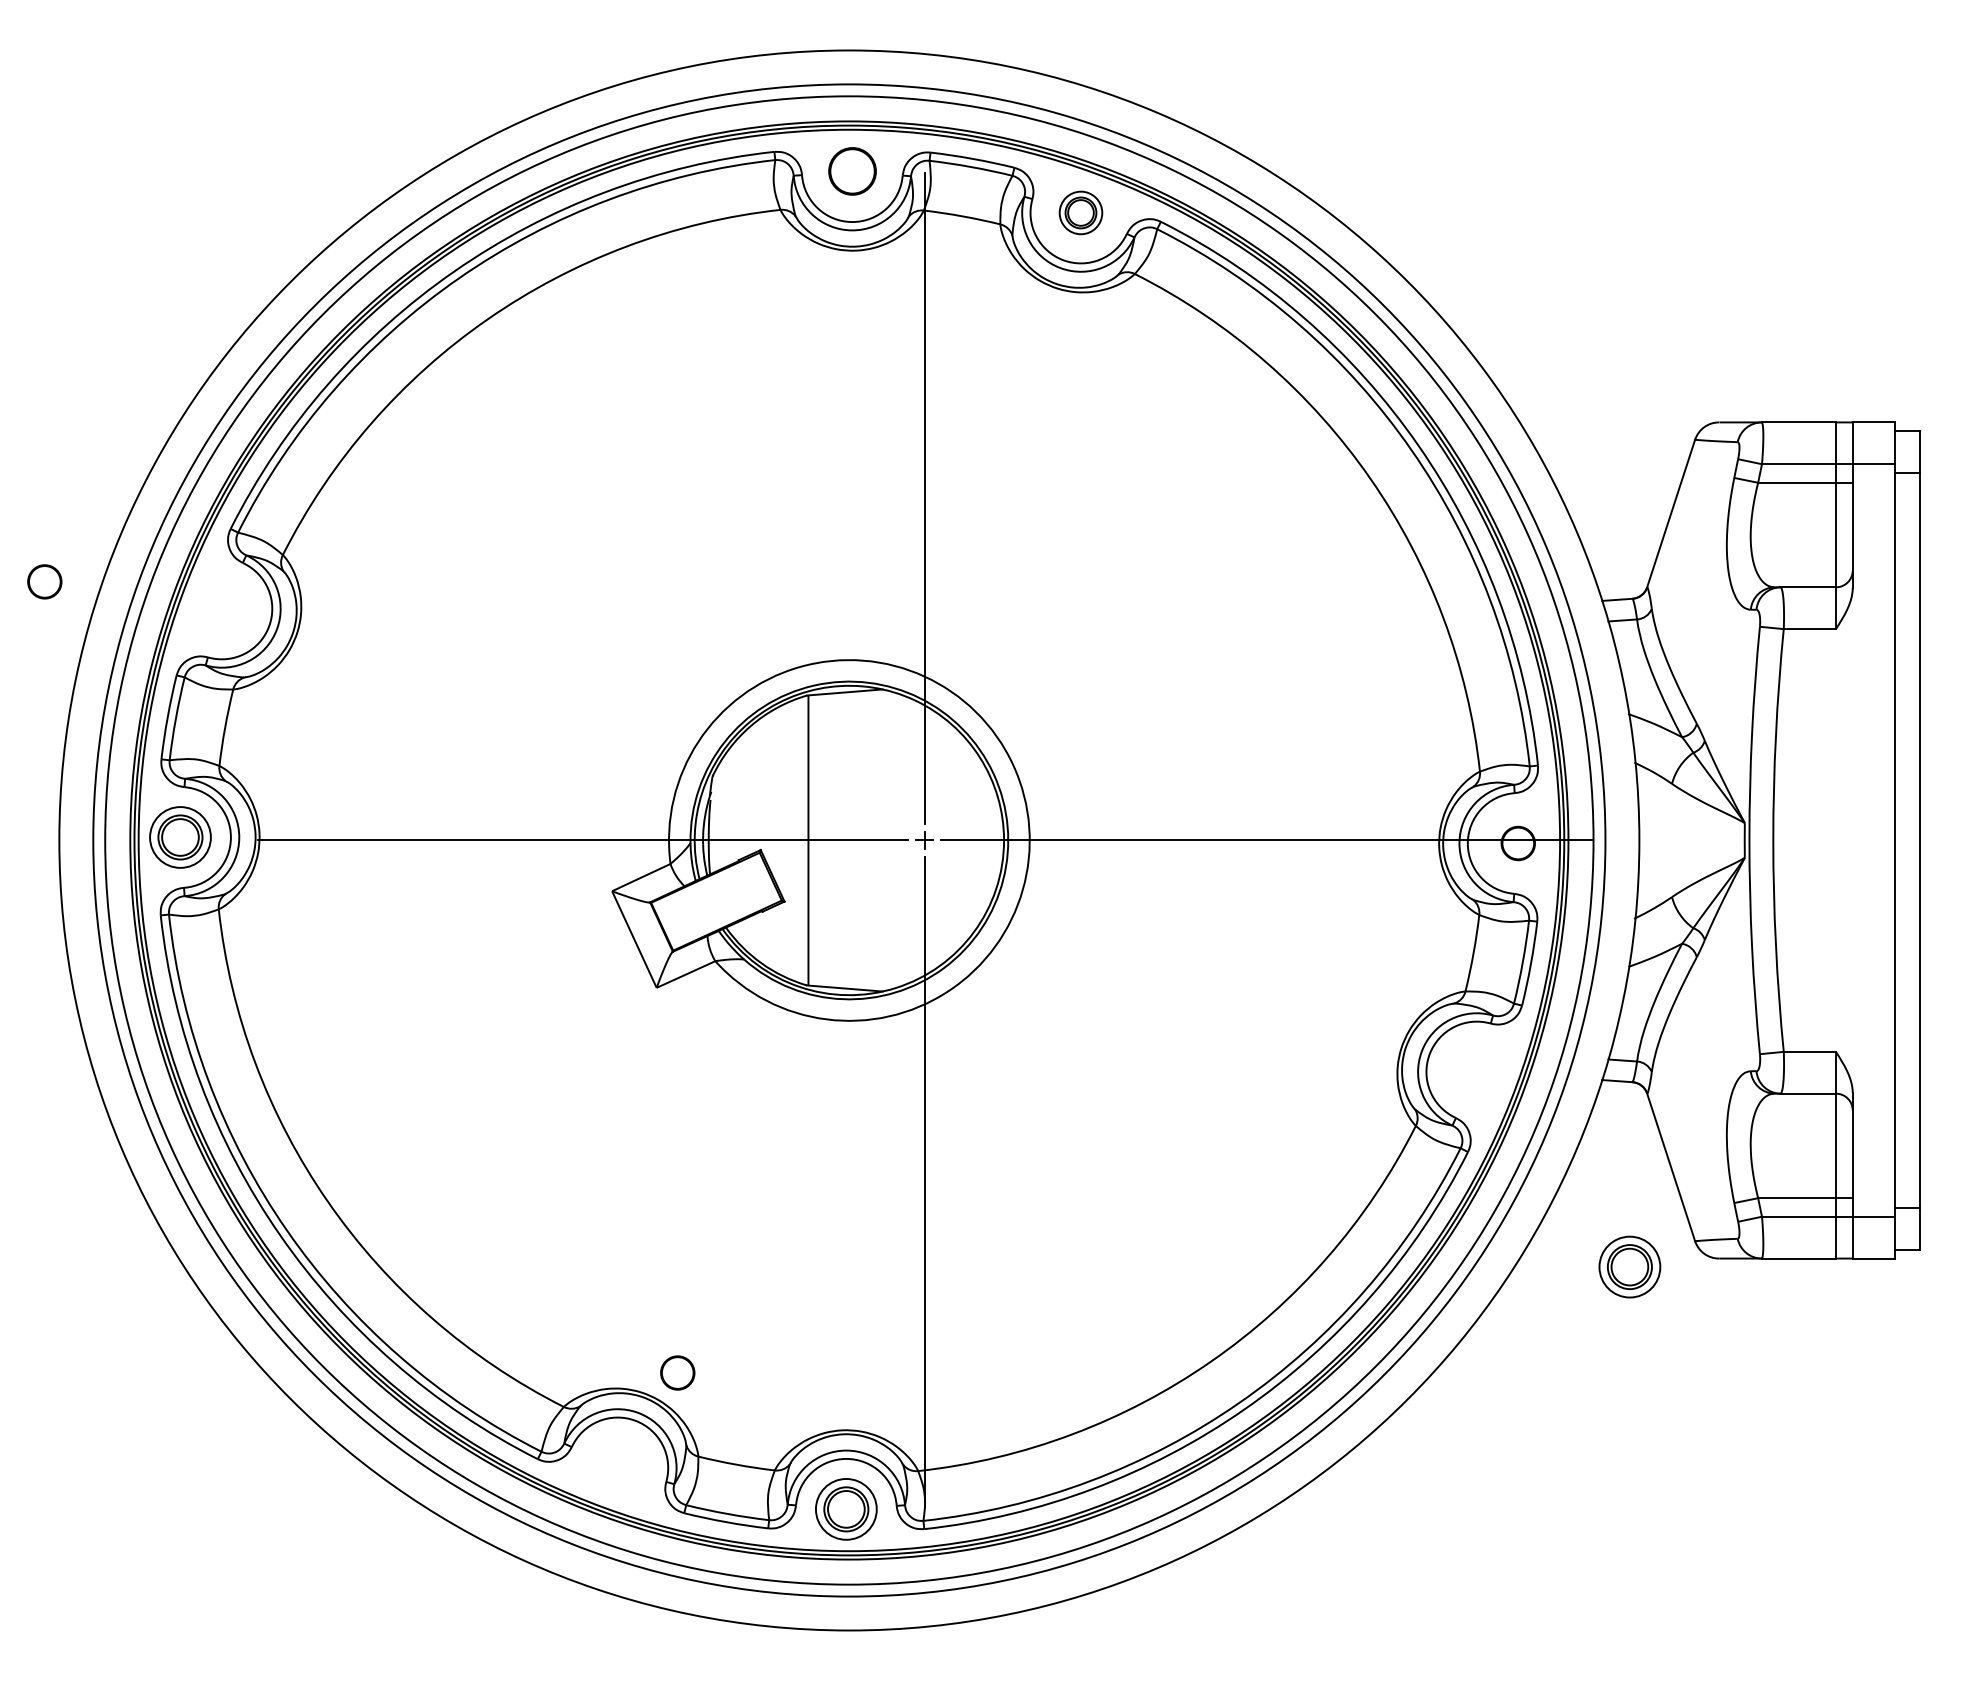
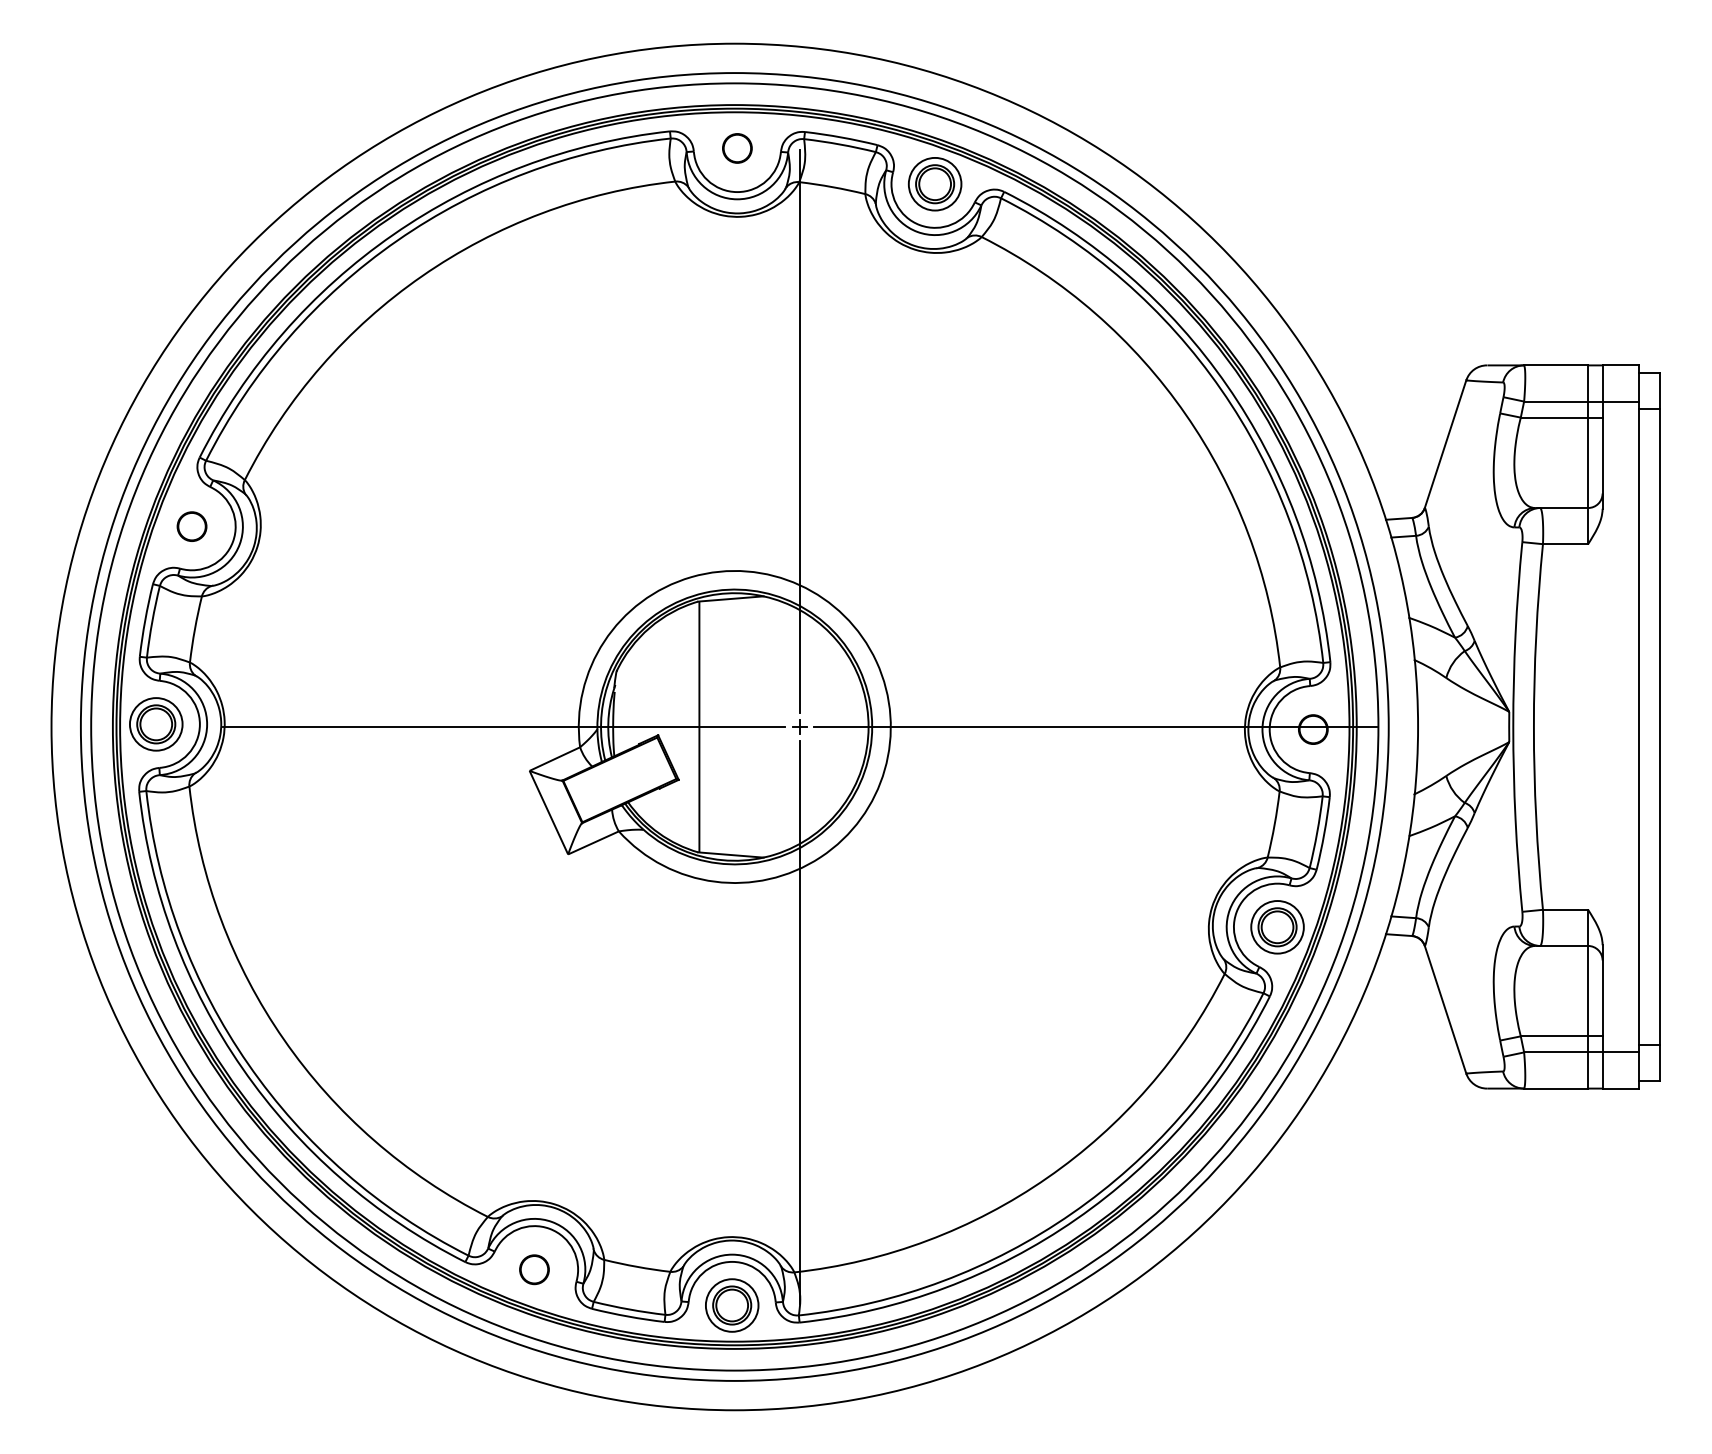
circle: (851, 171) -> (736, 148), size x0.71
part: (1080, 212) -> (934, 183), size x1.43
circle: (44, 581) -> (191, 526), moved
part: (1629, 1266) -> (1277, 926), moved
circle: (677, 1372) -> (534, 1269), moved

